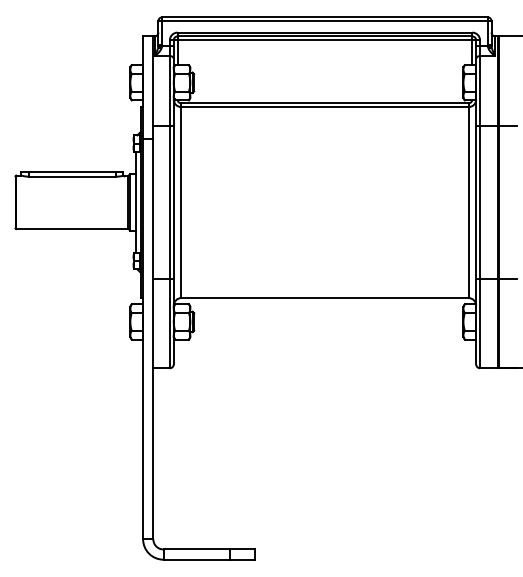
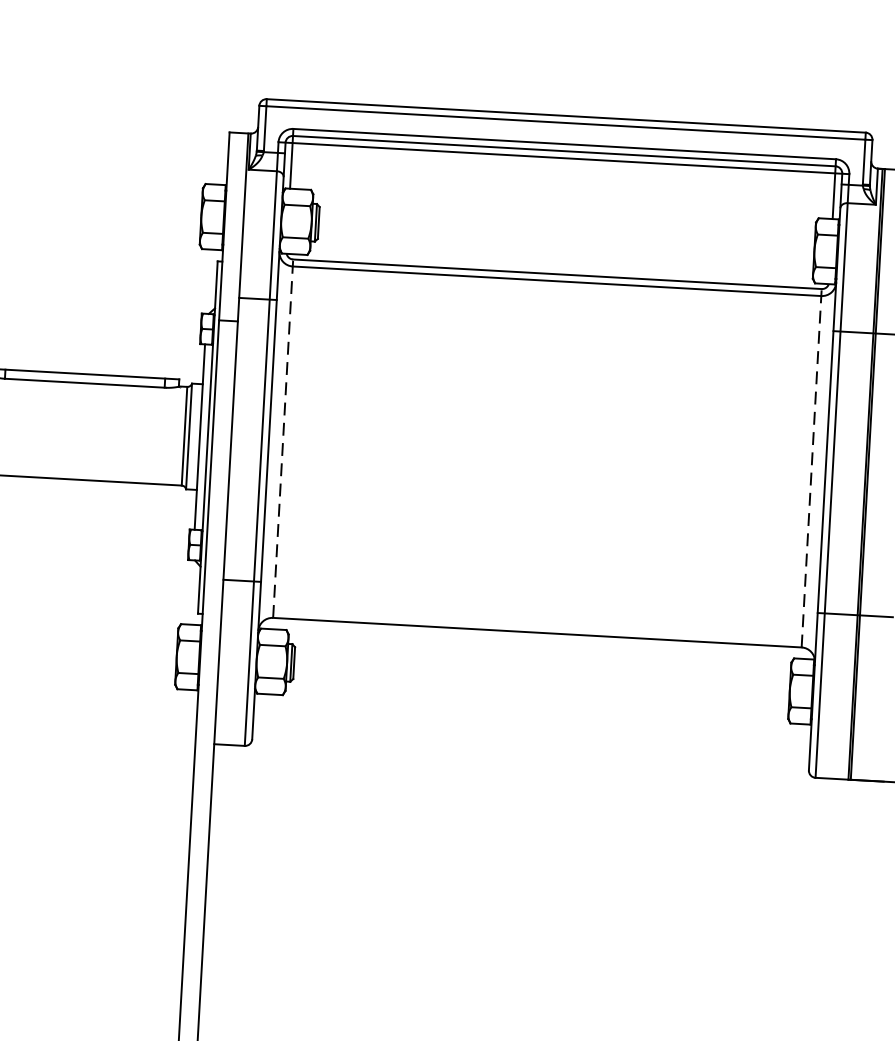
line: (181, 200) -> (283, 438), solid -> dashed
line: (468, 200) -> (811, 467), solid -> dashed

